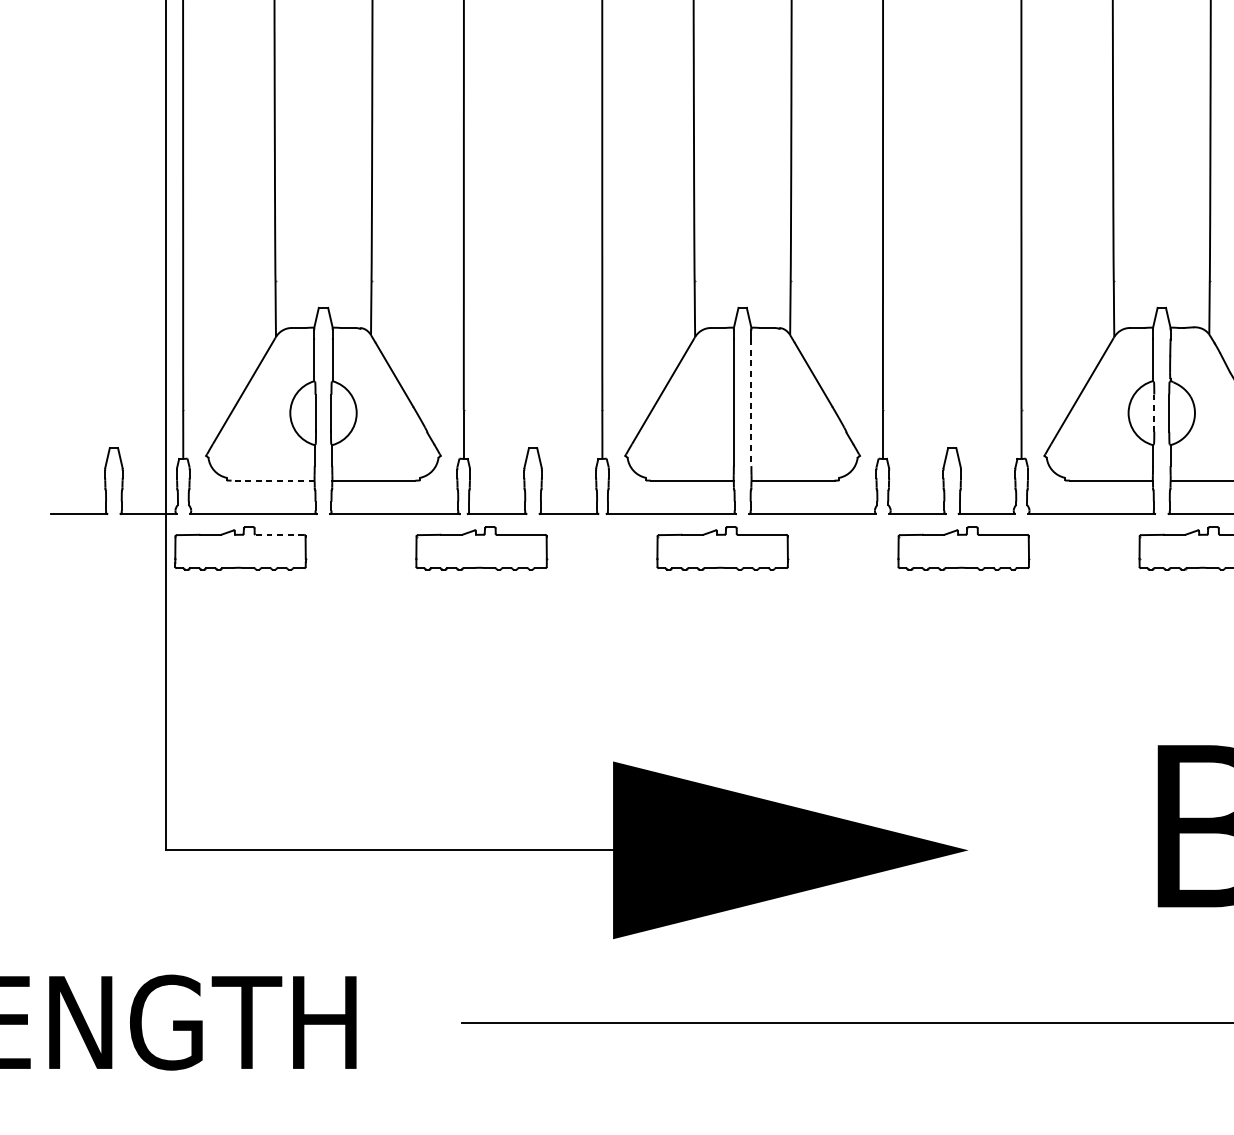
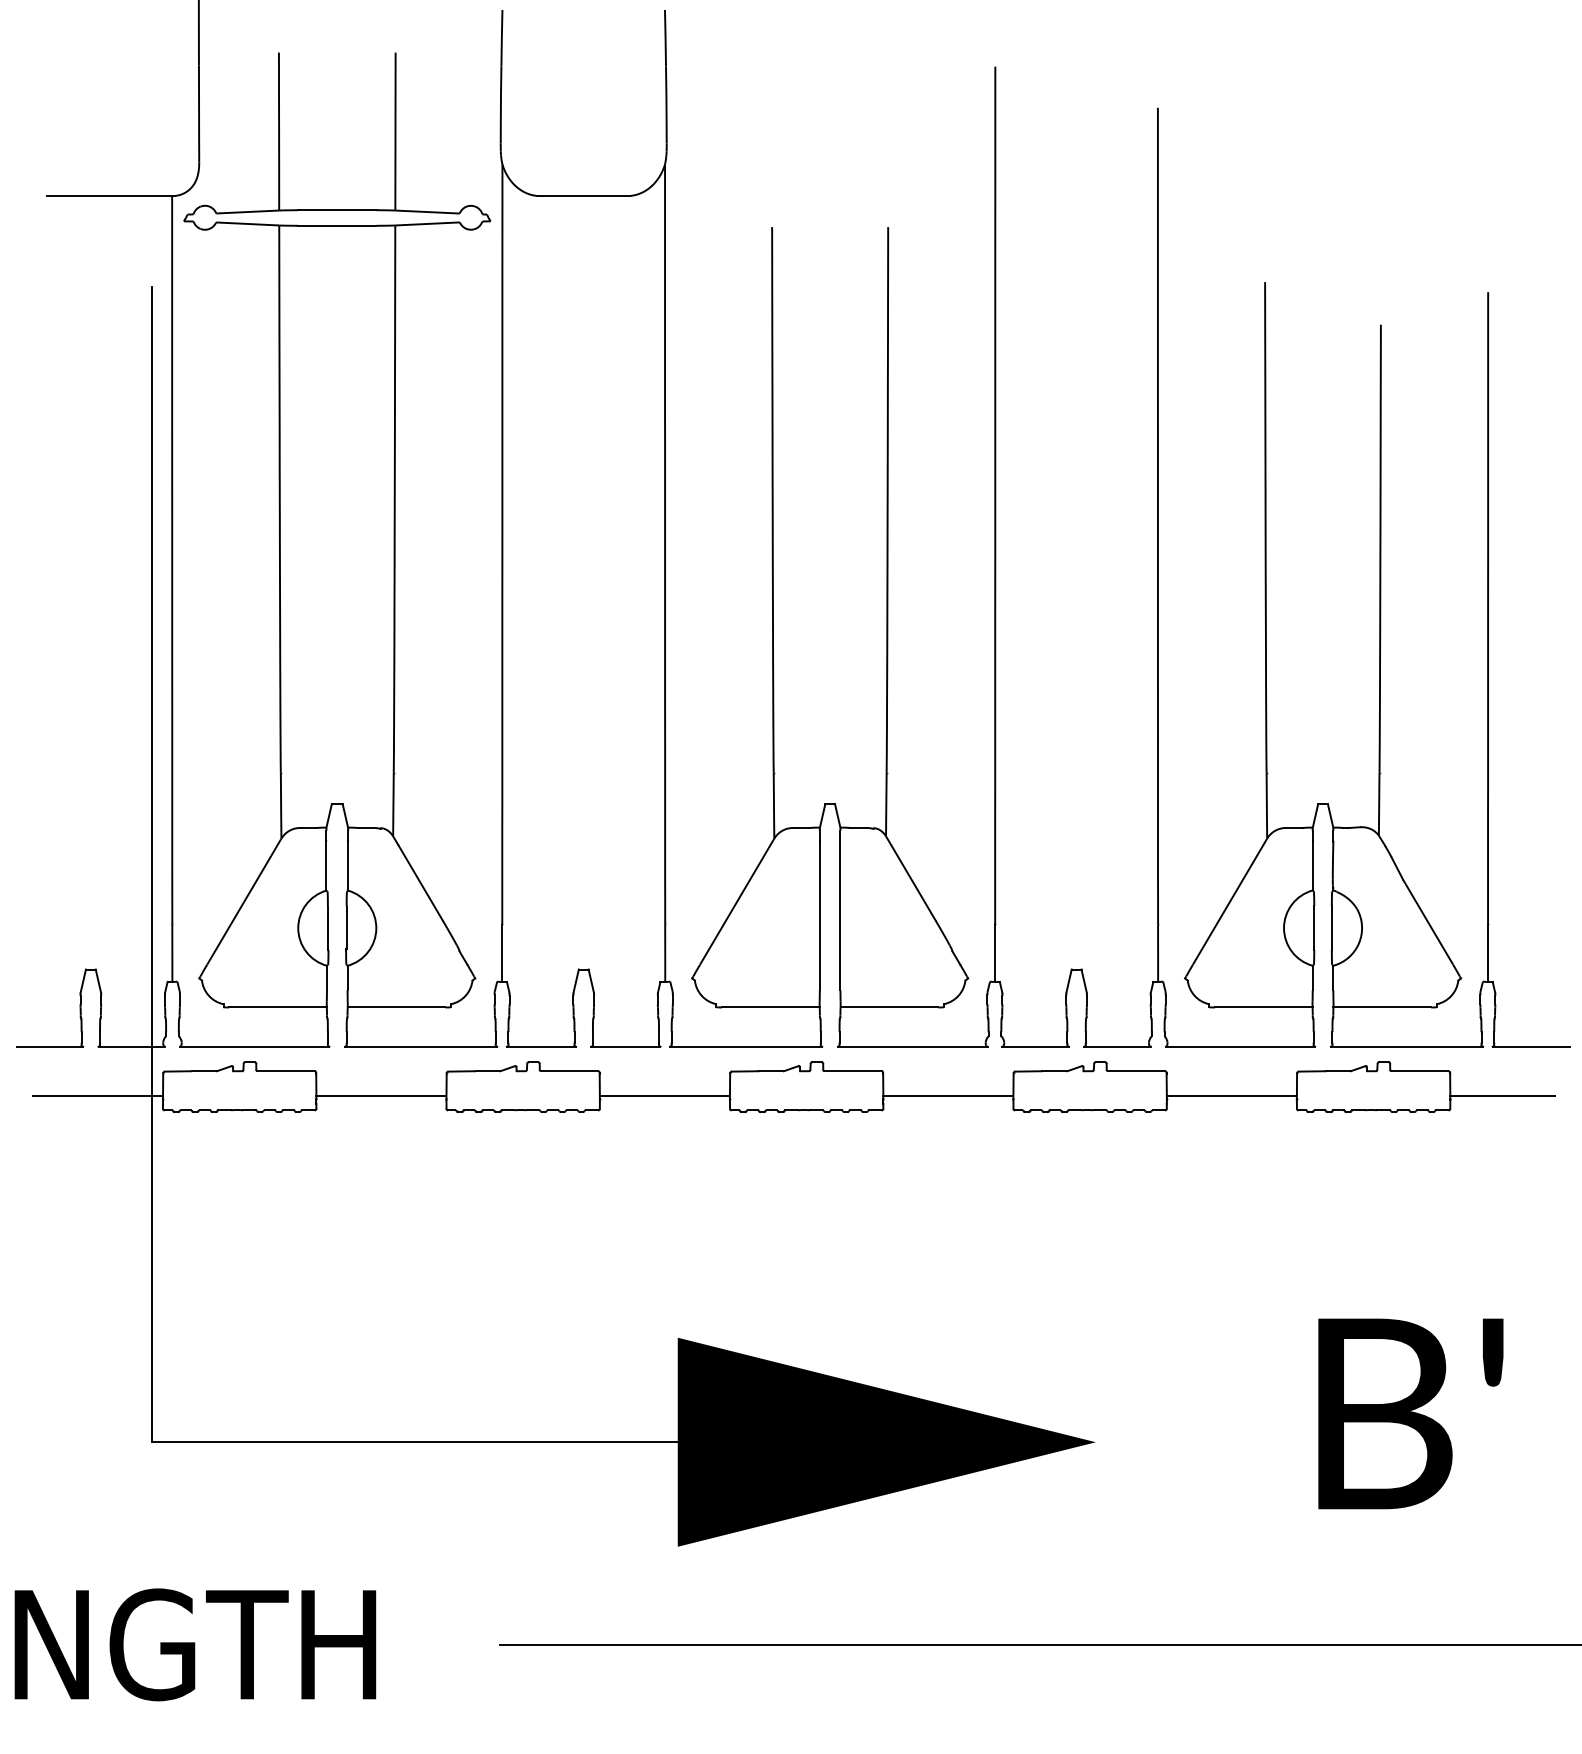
line: (751, 402) -> (840, 915), dashed -> solid
line: (1154, 413) -> (1314, 928), dashed -> solid
line: (273, 480) -> (278, 1007), dashed -> solid
line: (279, 535) -> (285, 1071), dashed -> solid
line: (119, 556) -> (97, 1096), added
line: (361, 556) -> (381, 1096), added
line: (601, 556) -> (664, 1096), added
line: (843, 556) -> (948, 1096), added
line: (1083, 556) -> (1231, 1096), added

